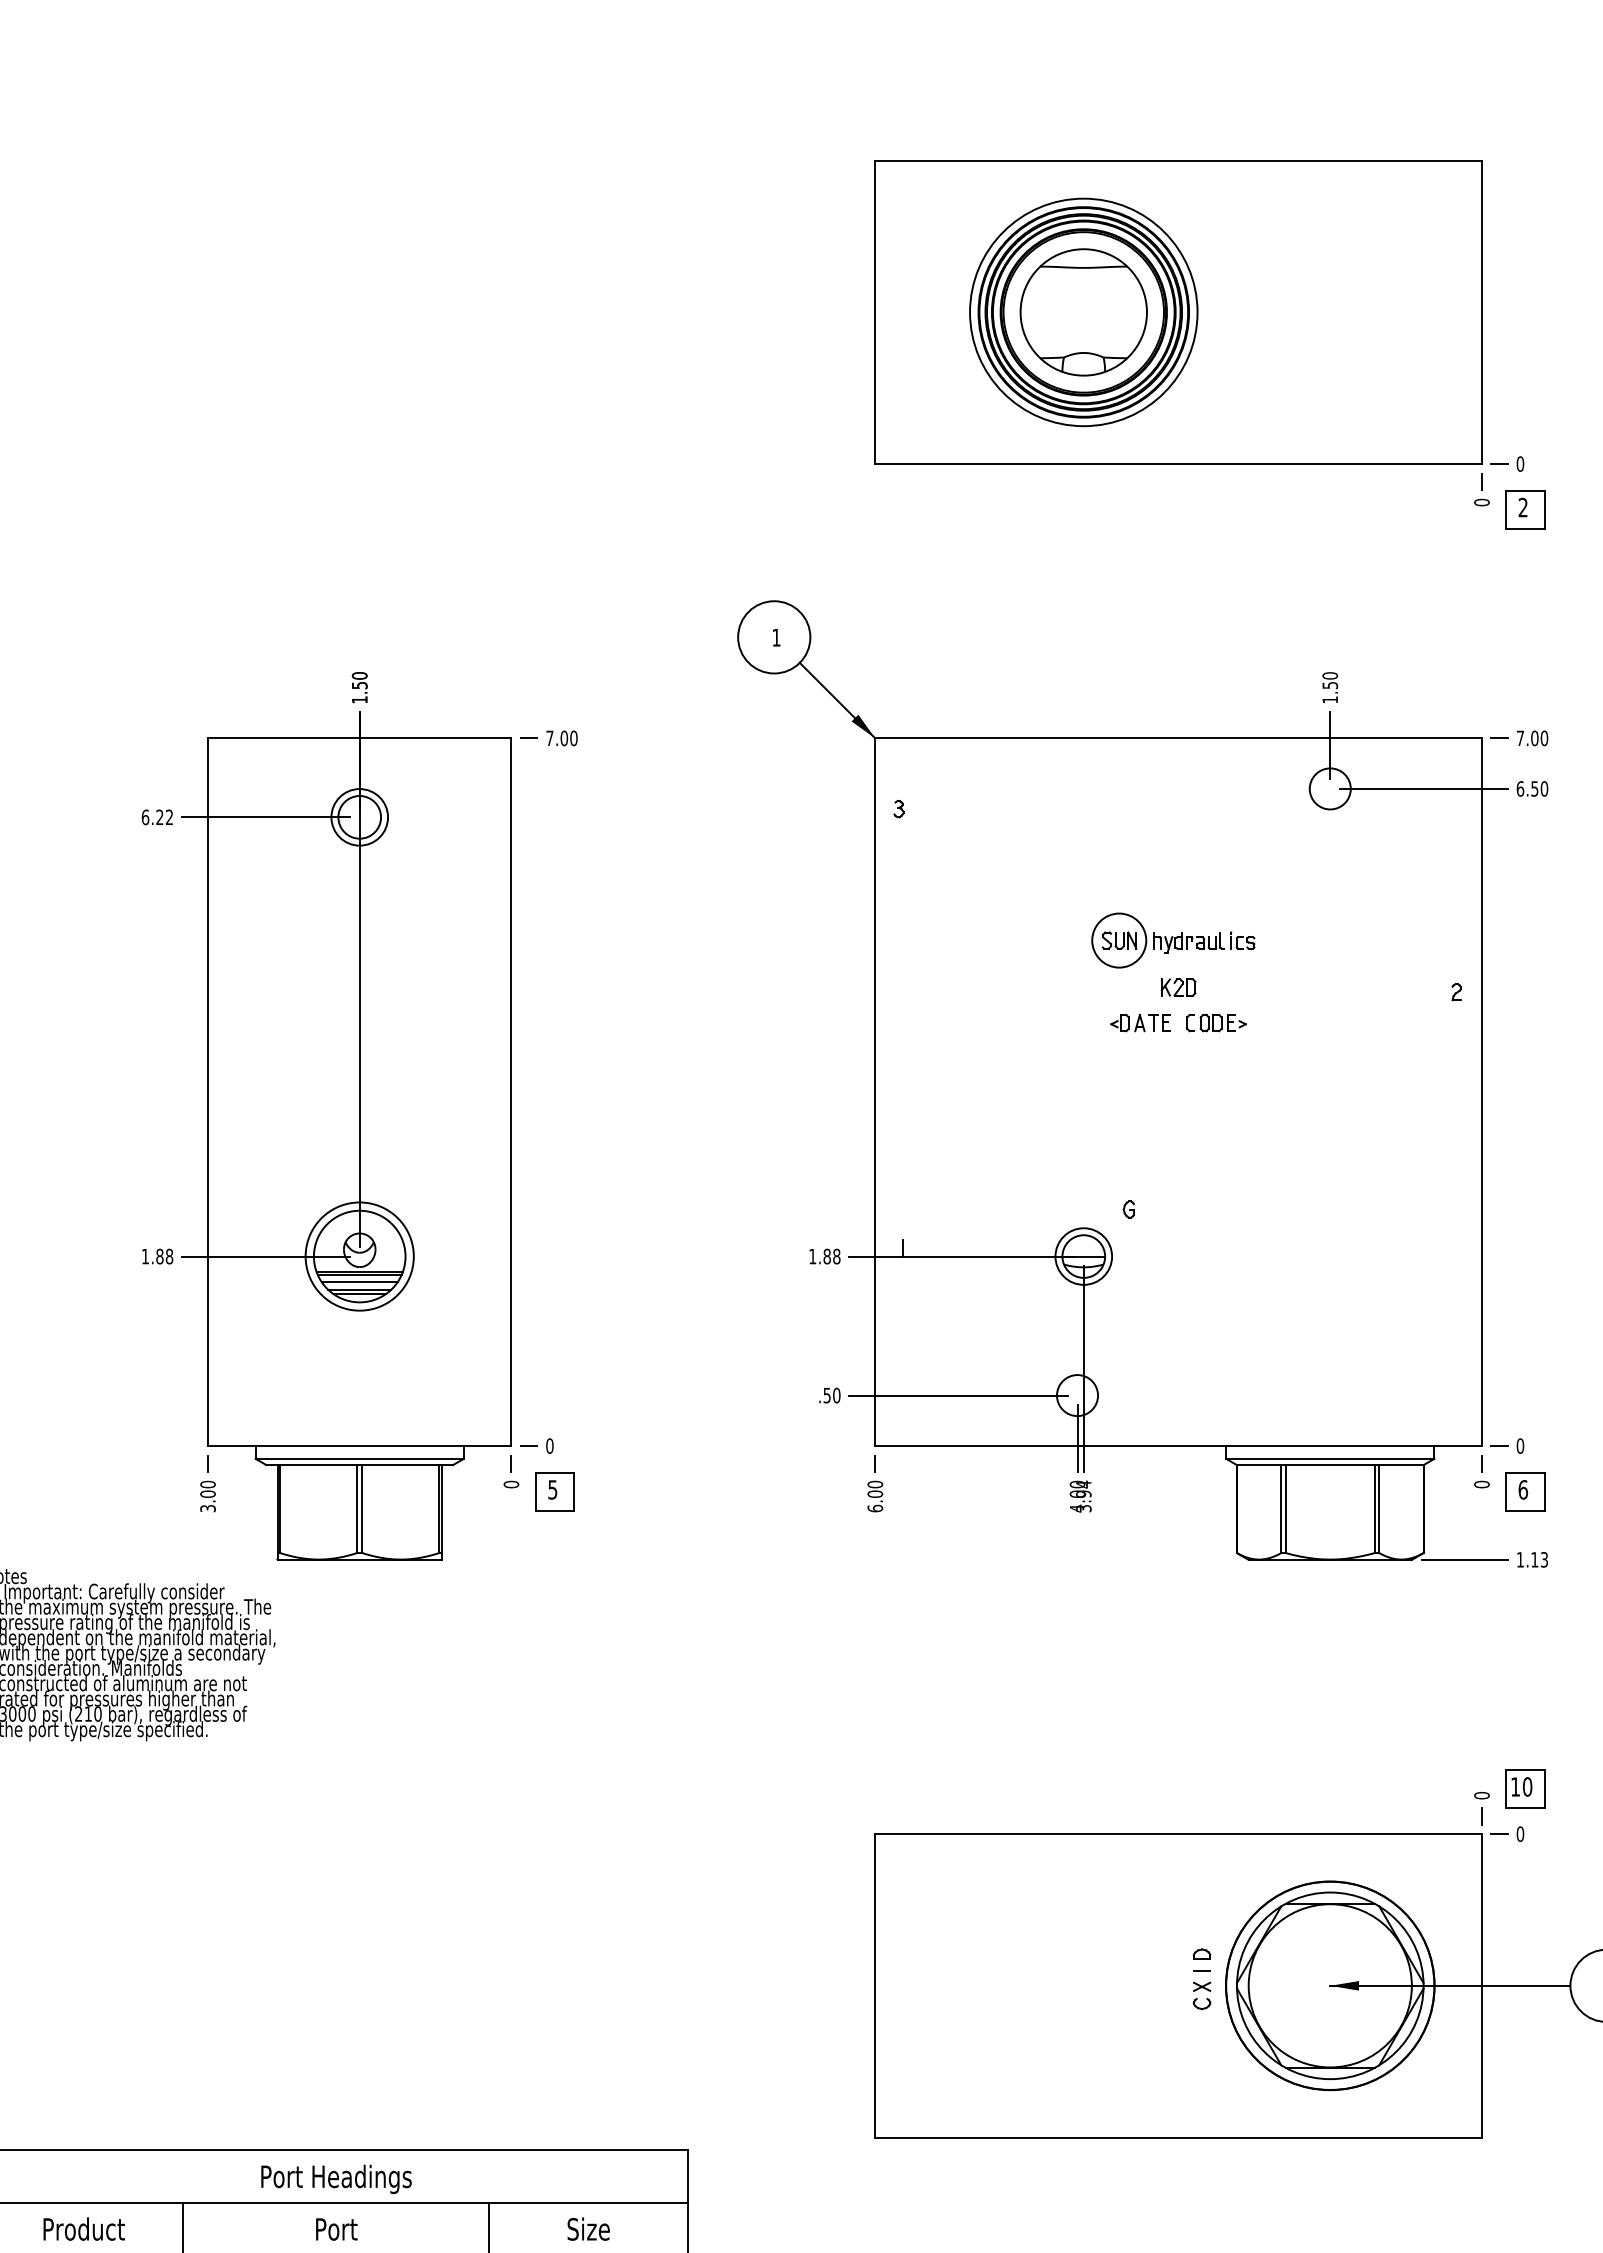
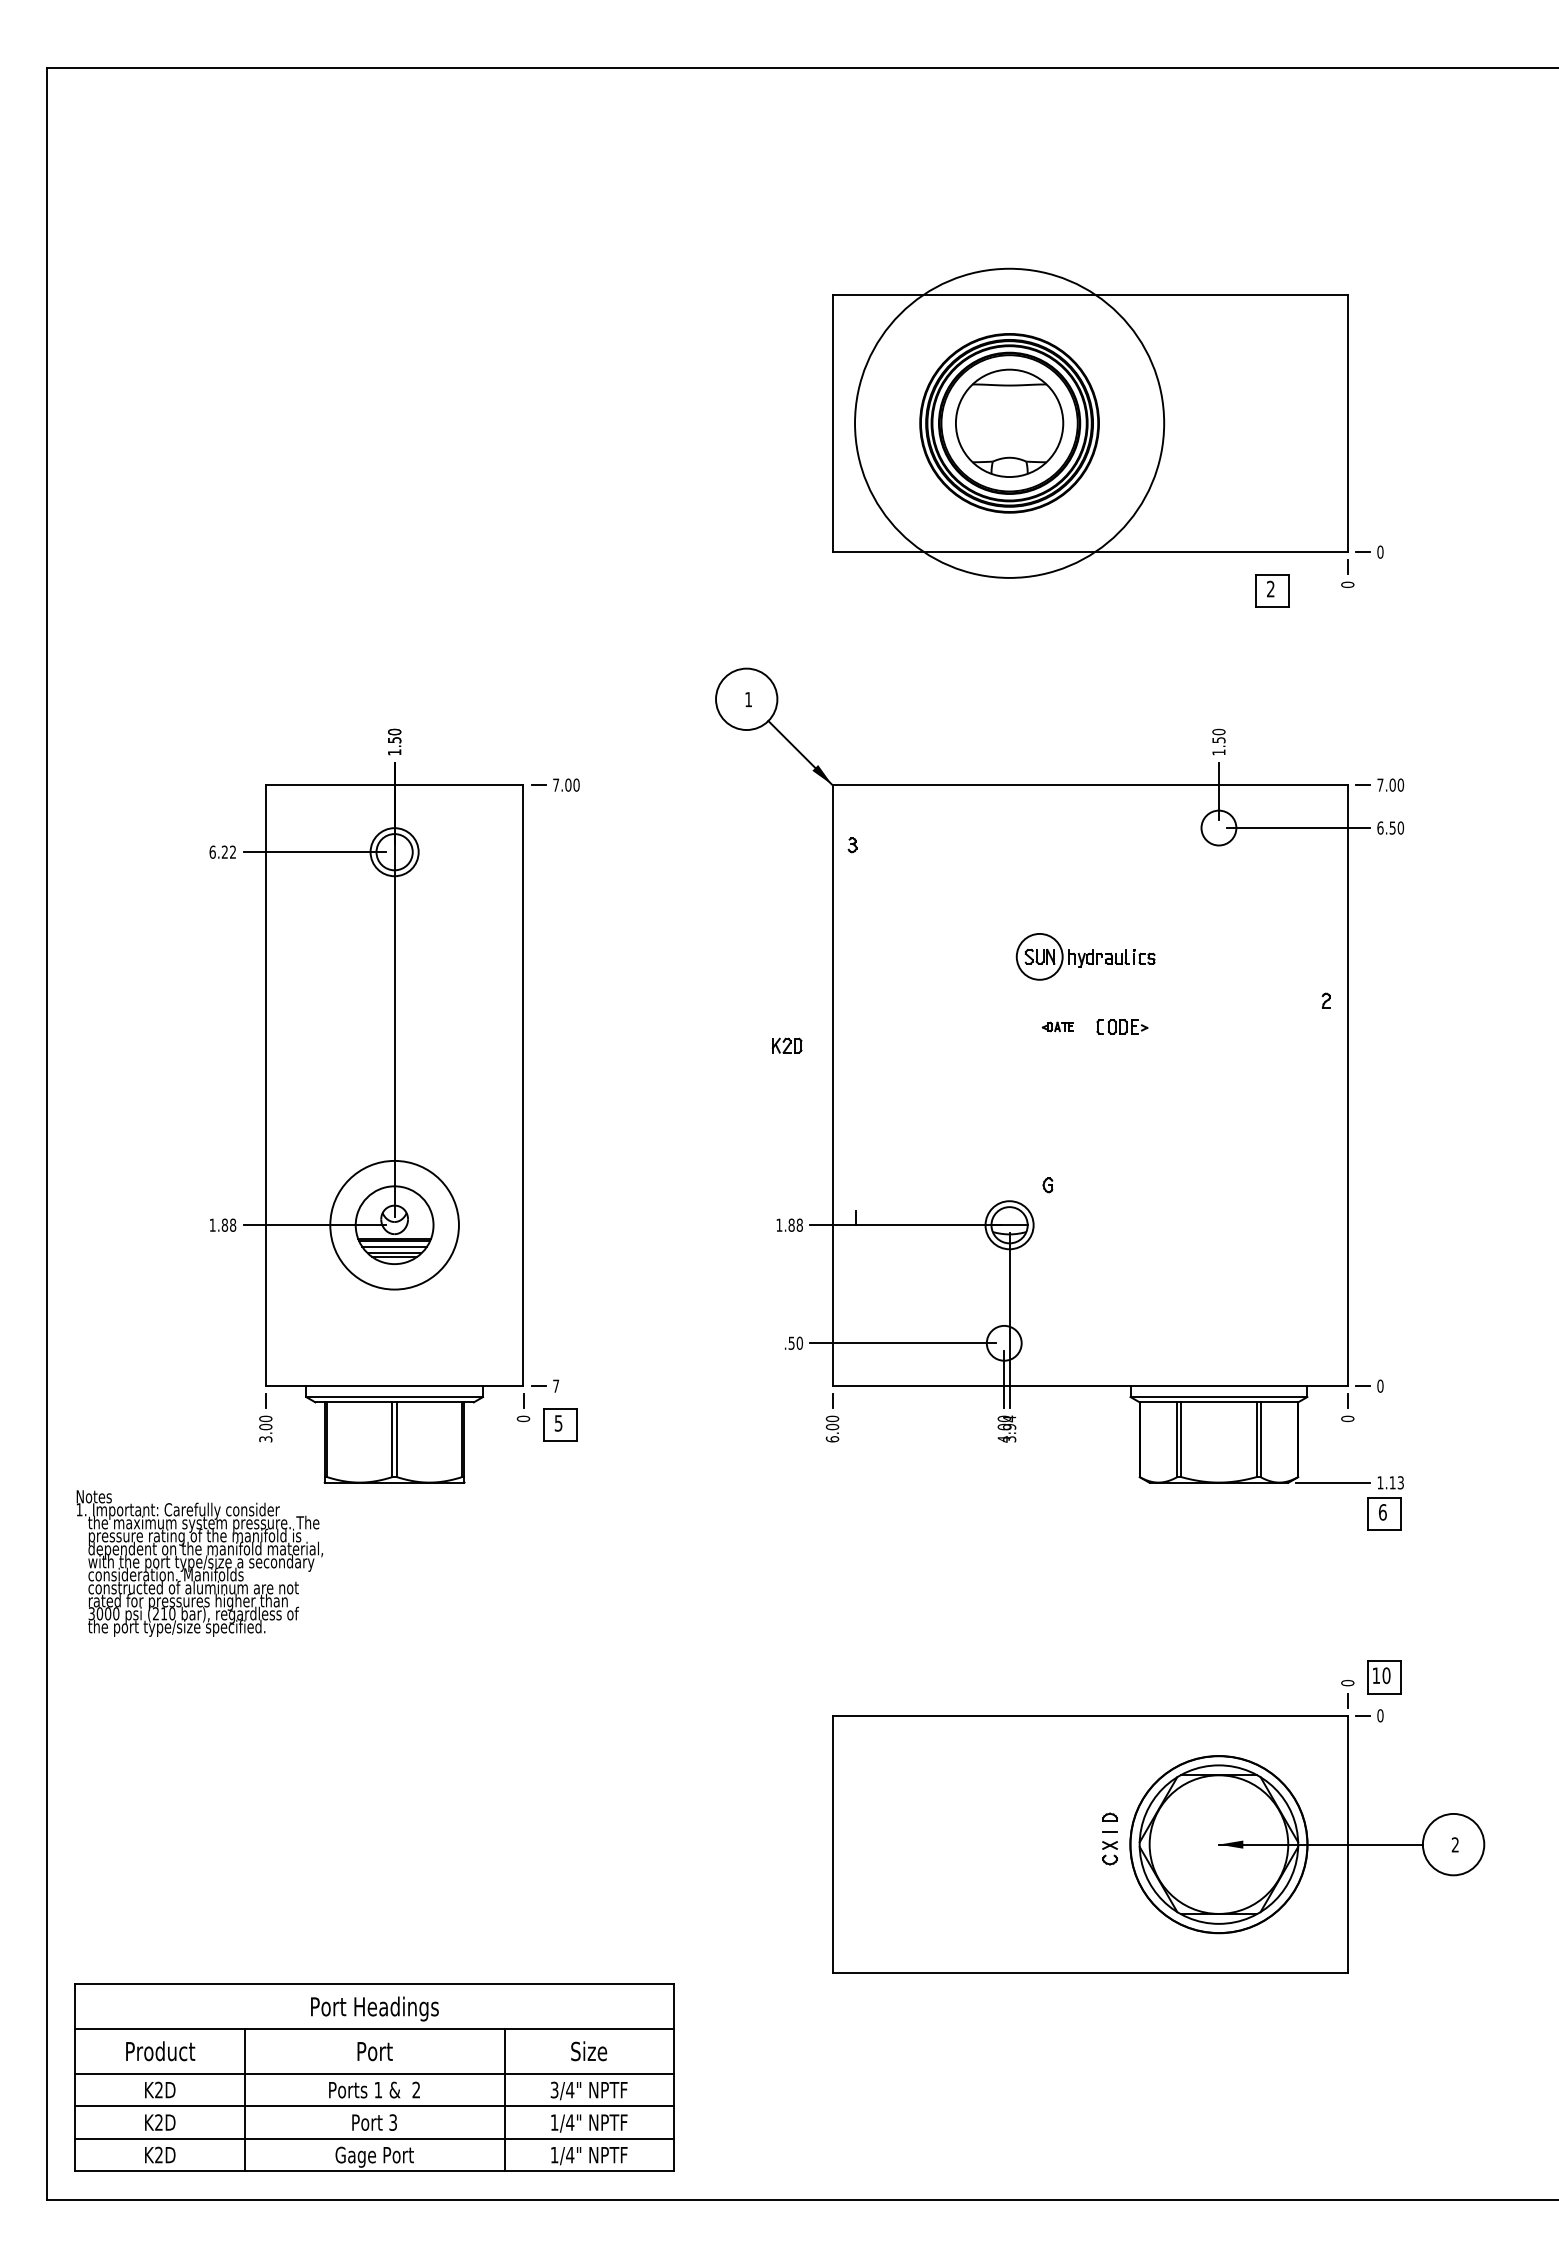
circle: (1083, 311) -> (1009, 422), size x1.6
part: (1525, 509) -> (1272, 590), moved
part: (1177, 987) -> (786, 1045), moved
part: (1140, 1022) -> (1057, 1026), size x0.6
circle: (359, 1256) -> (394, 1225), size x1.4
text: (550, 1445) -> (556, 1385), 0 -> 7
part: (1525, 1491) -> (1384, 1513), moved

